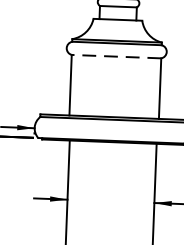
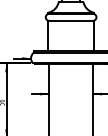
line: (117, 56) -> (71, 20), dashed -> solid

